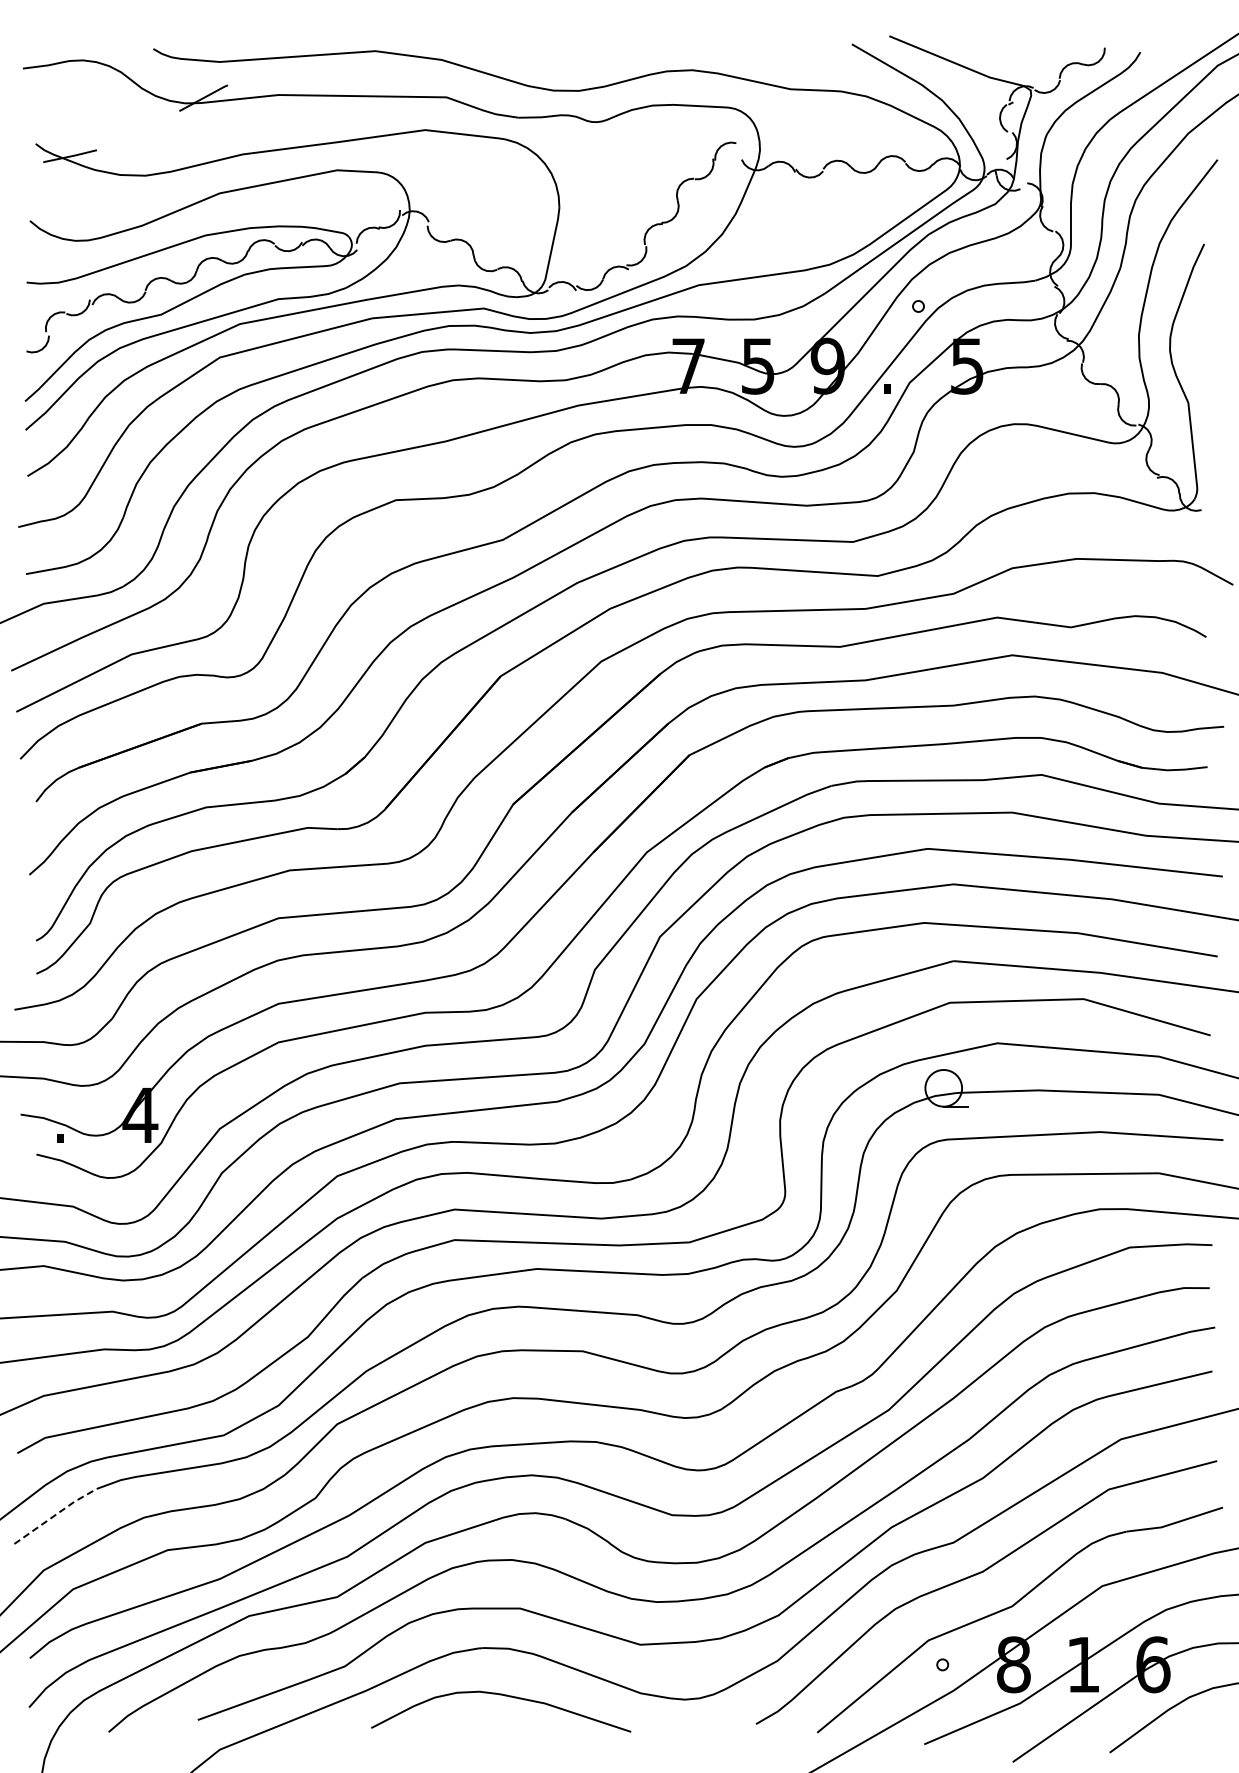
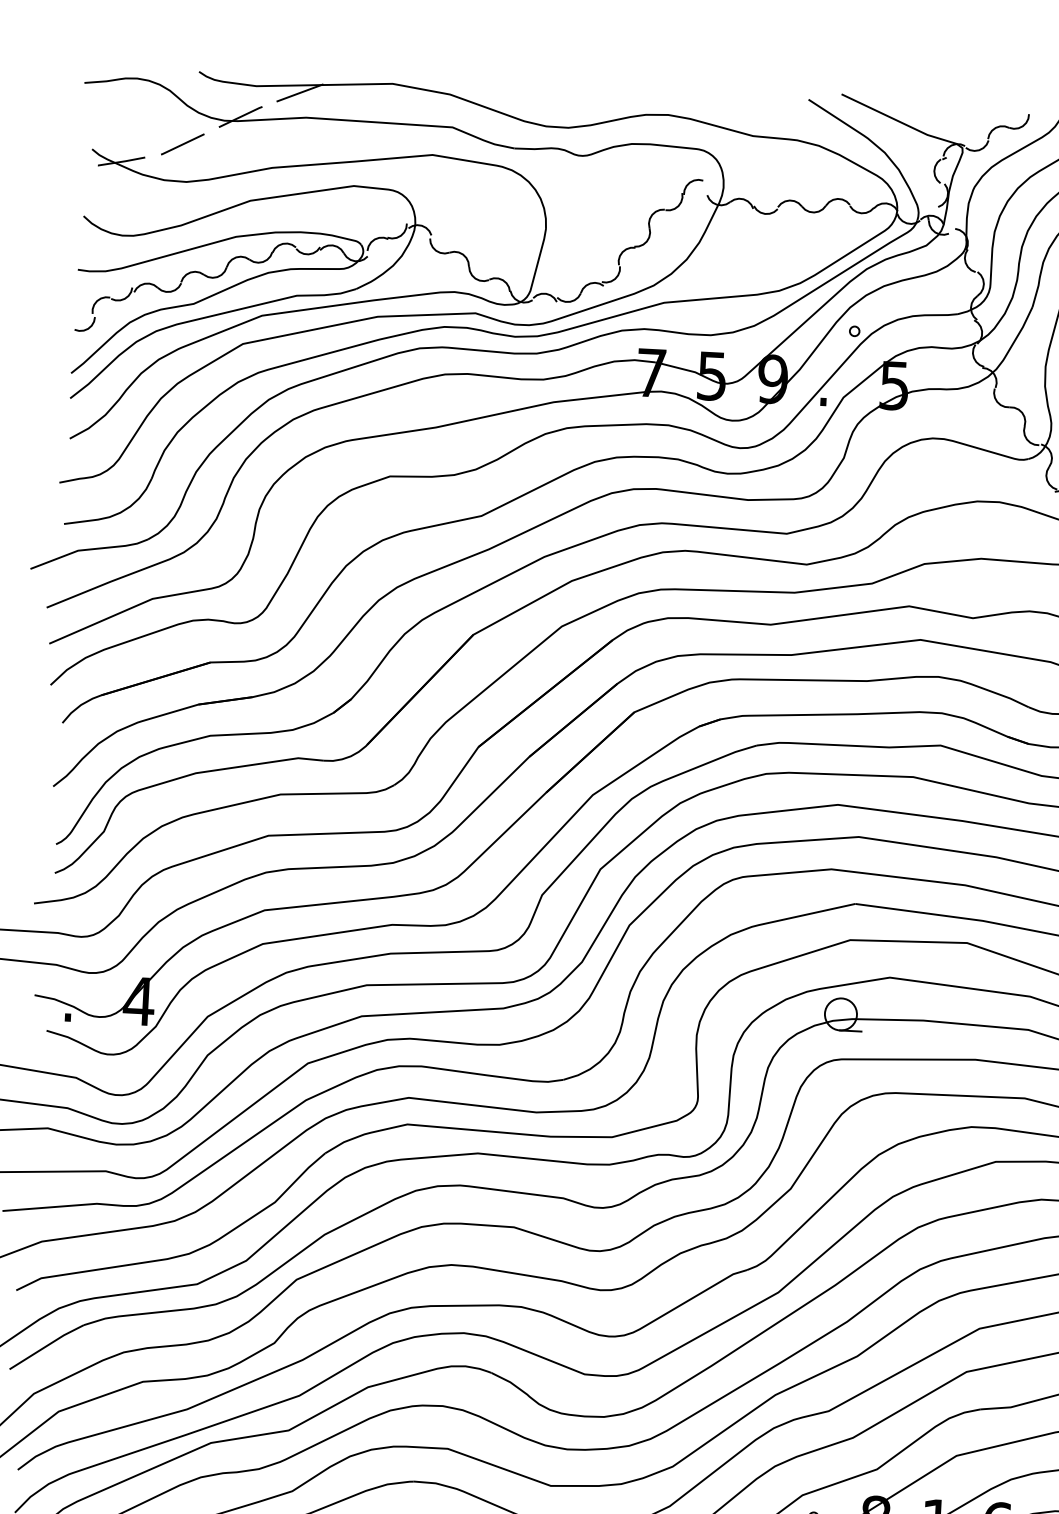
line: (269, 67) -> (299, 93), added
line: (138, 132) -> (182, 143), added
line: (55, 1514) -> (46, 1345), dashed -> solid

